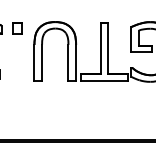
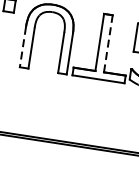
line: (108, 48) -> (108, 43), solid -> dashed
line: (34, 62) -> (23, 46), solid -> dashed

